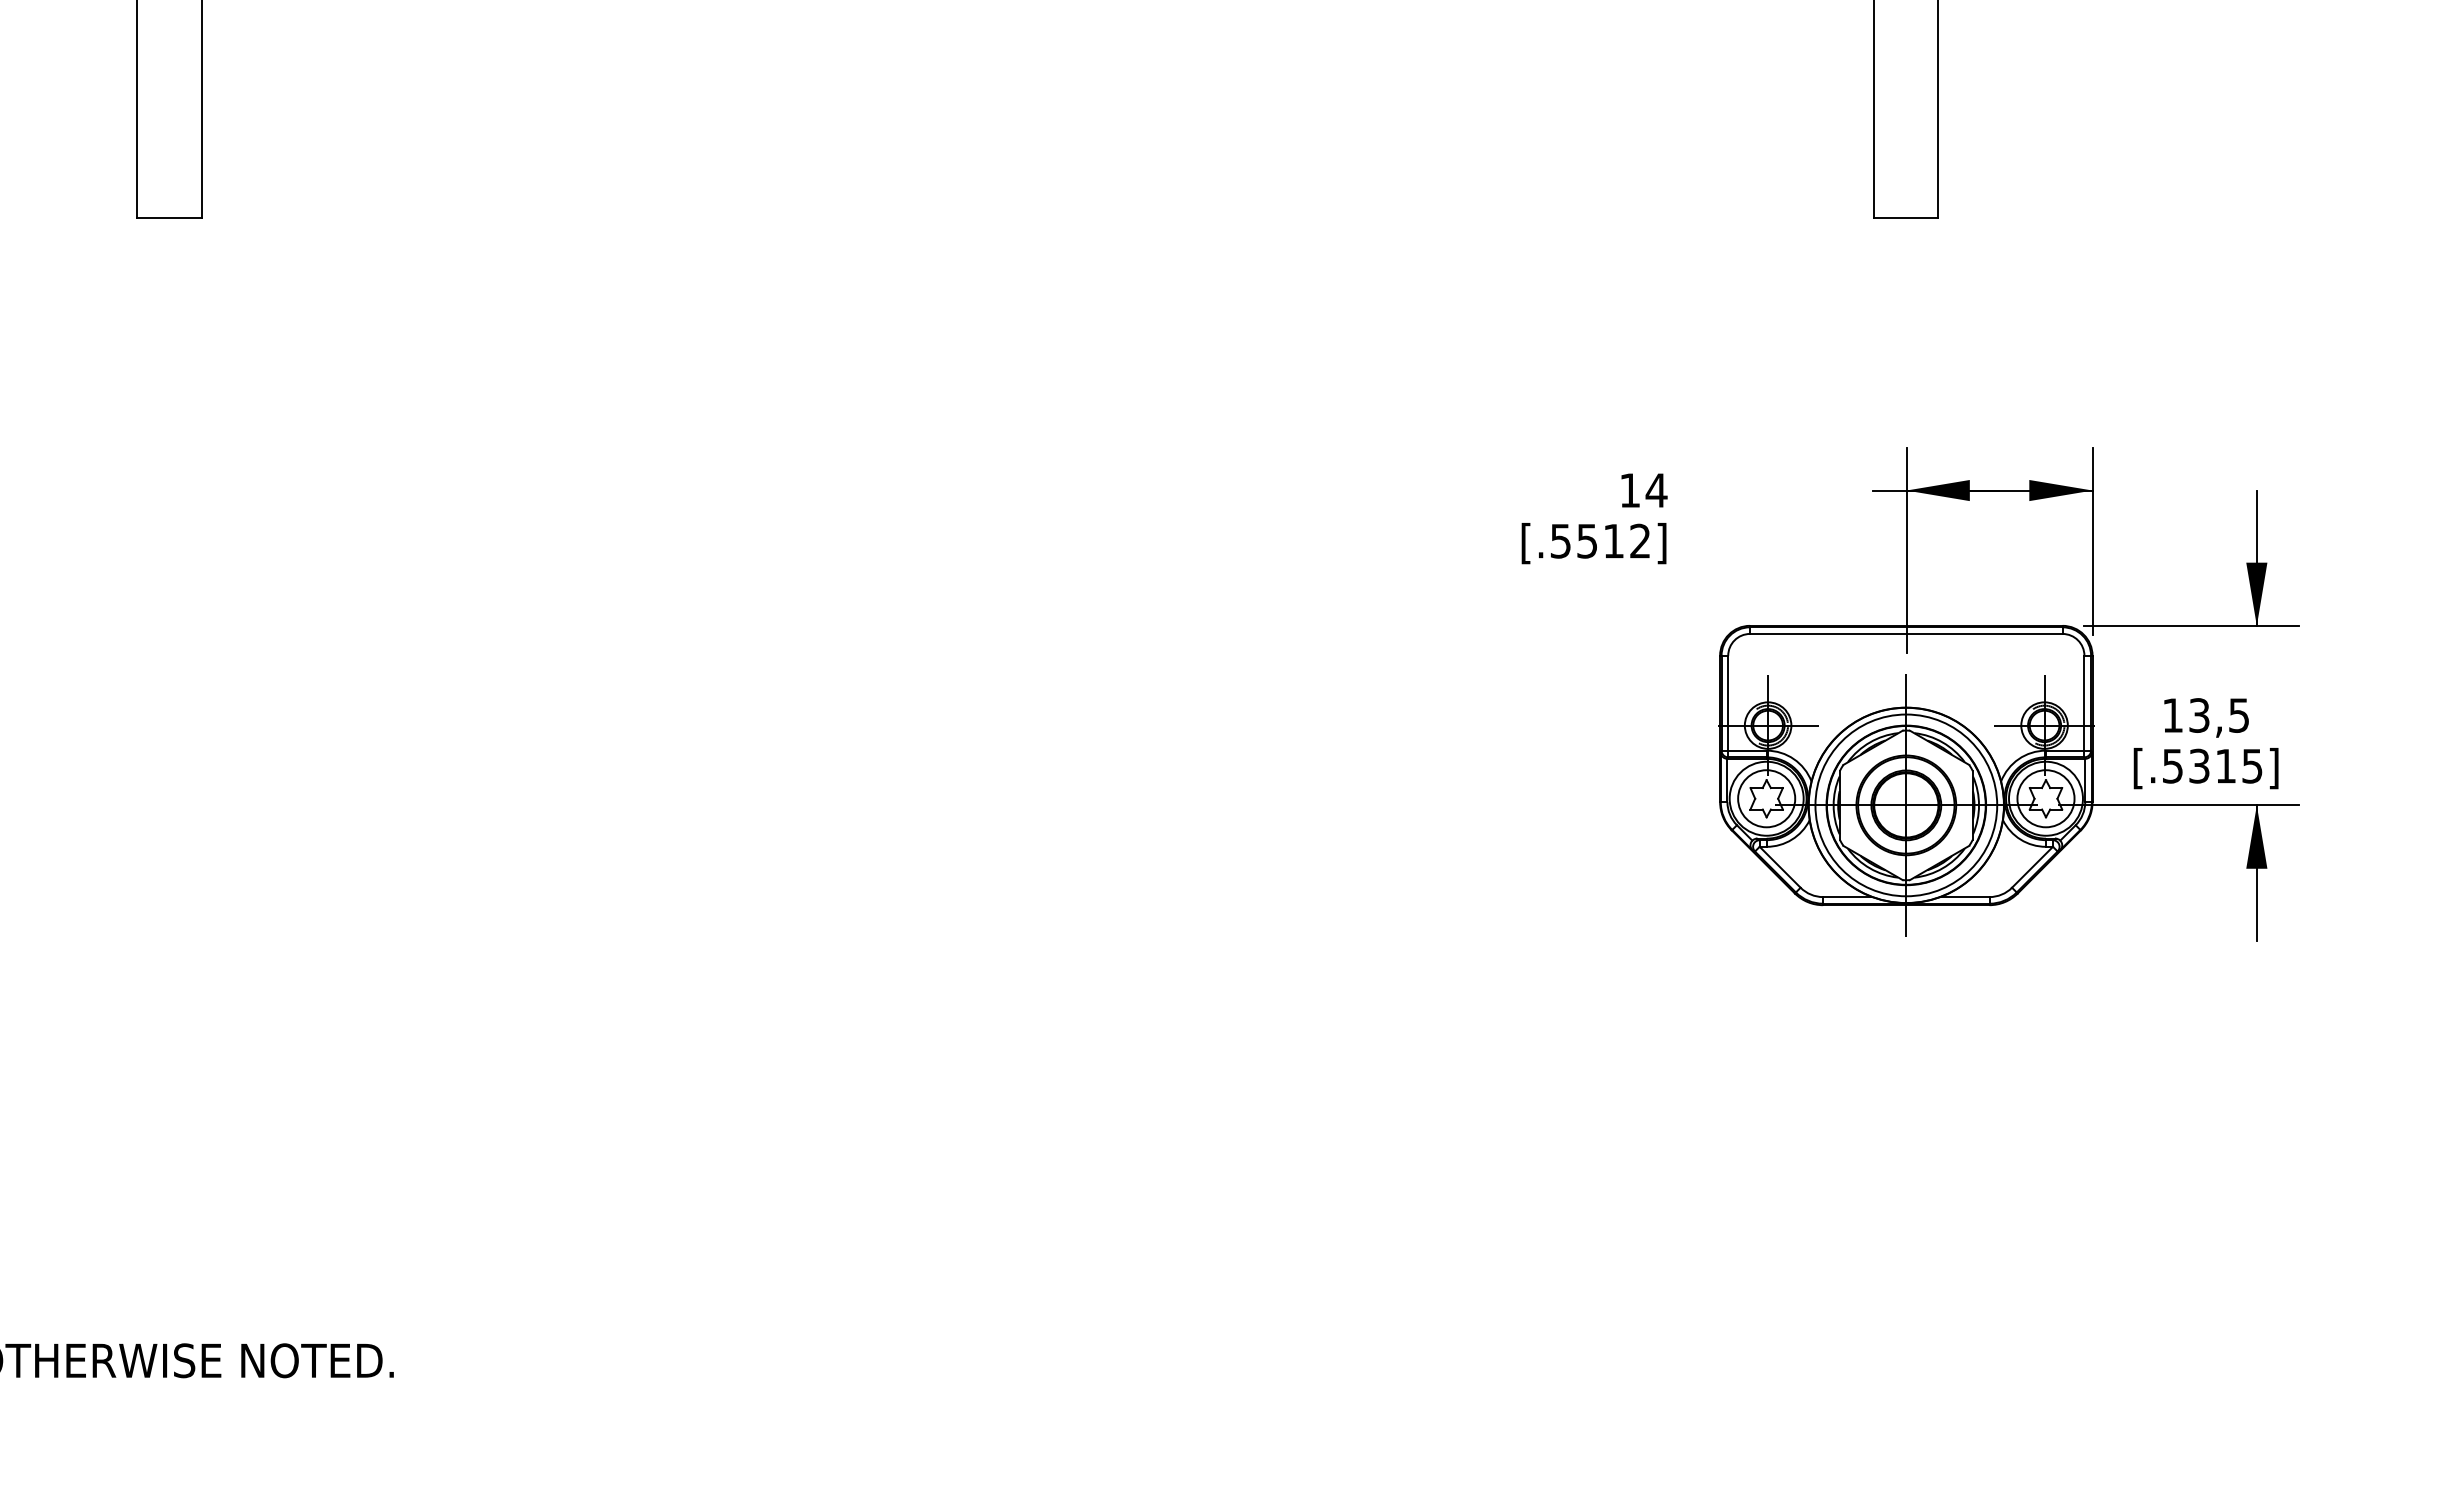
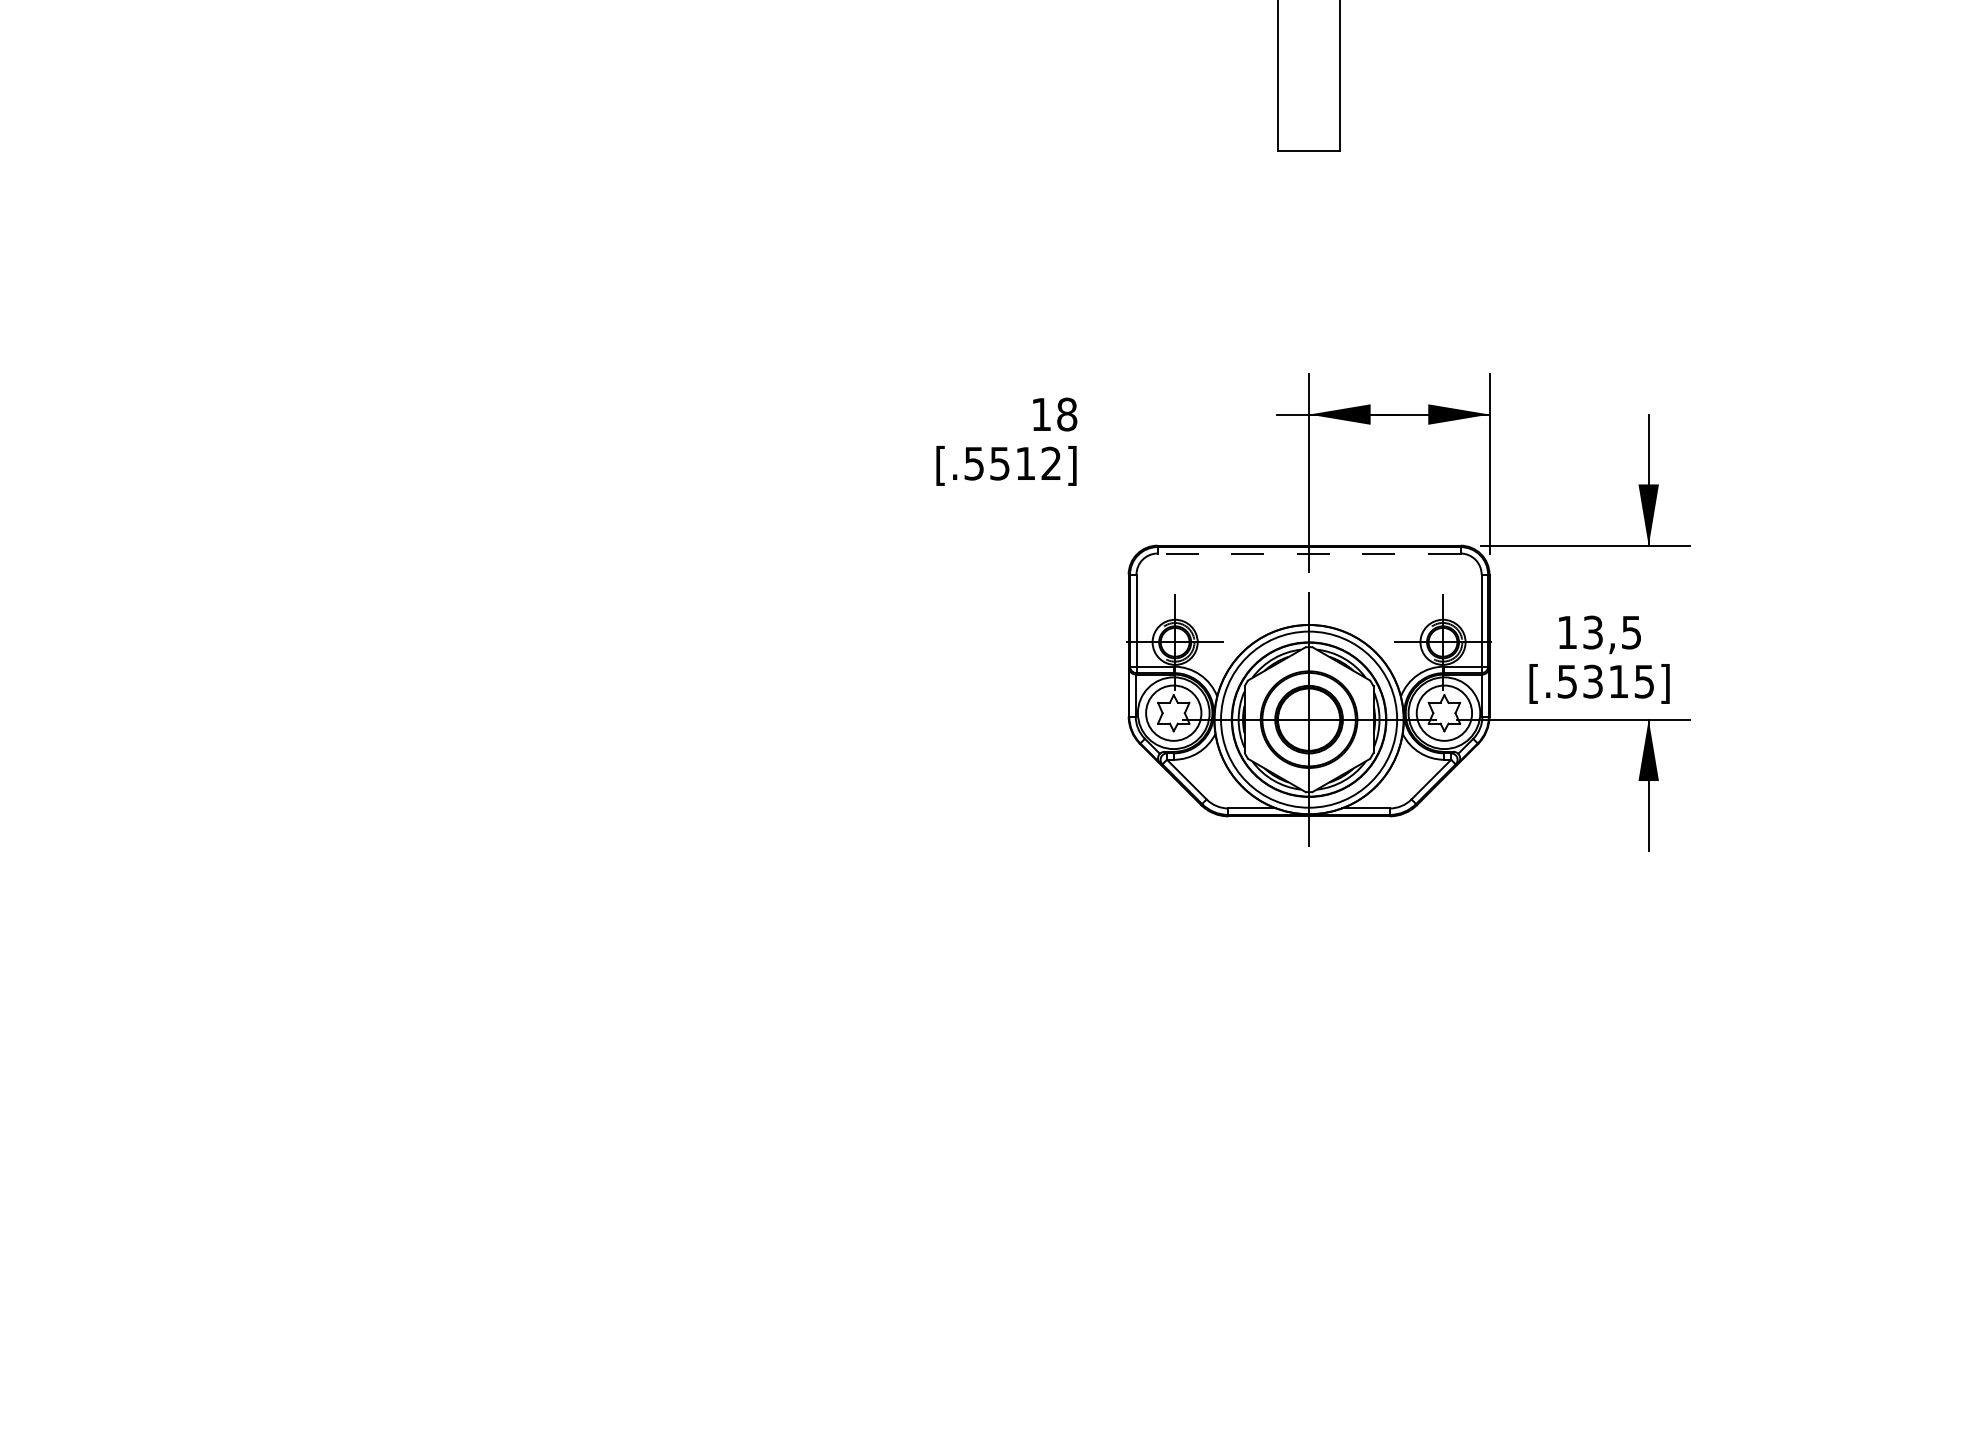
text: (1656, 490) -> (1067, 414), 14 -> 18
line: (1905, 633) -> (1308, 553), solid -> dashed

